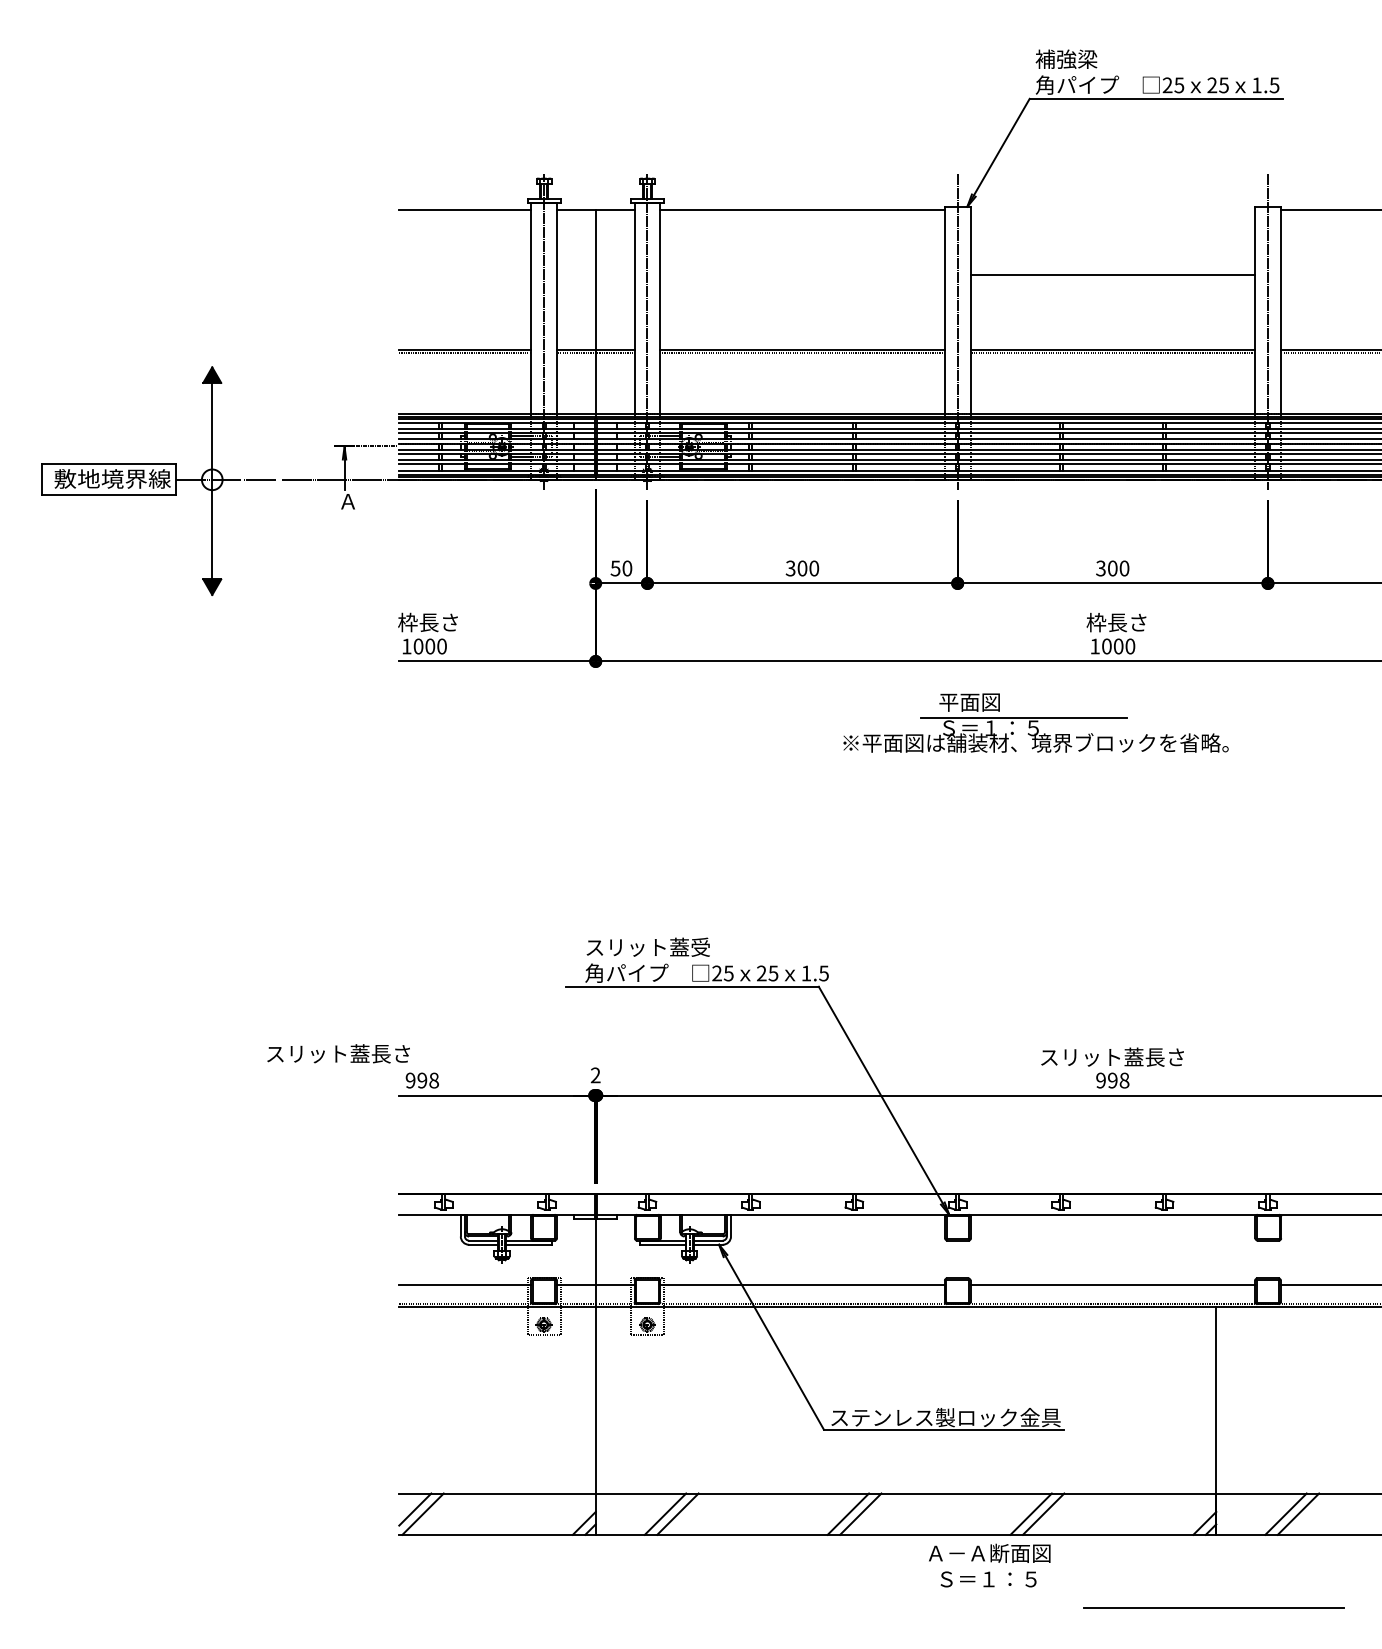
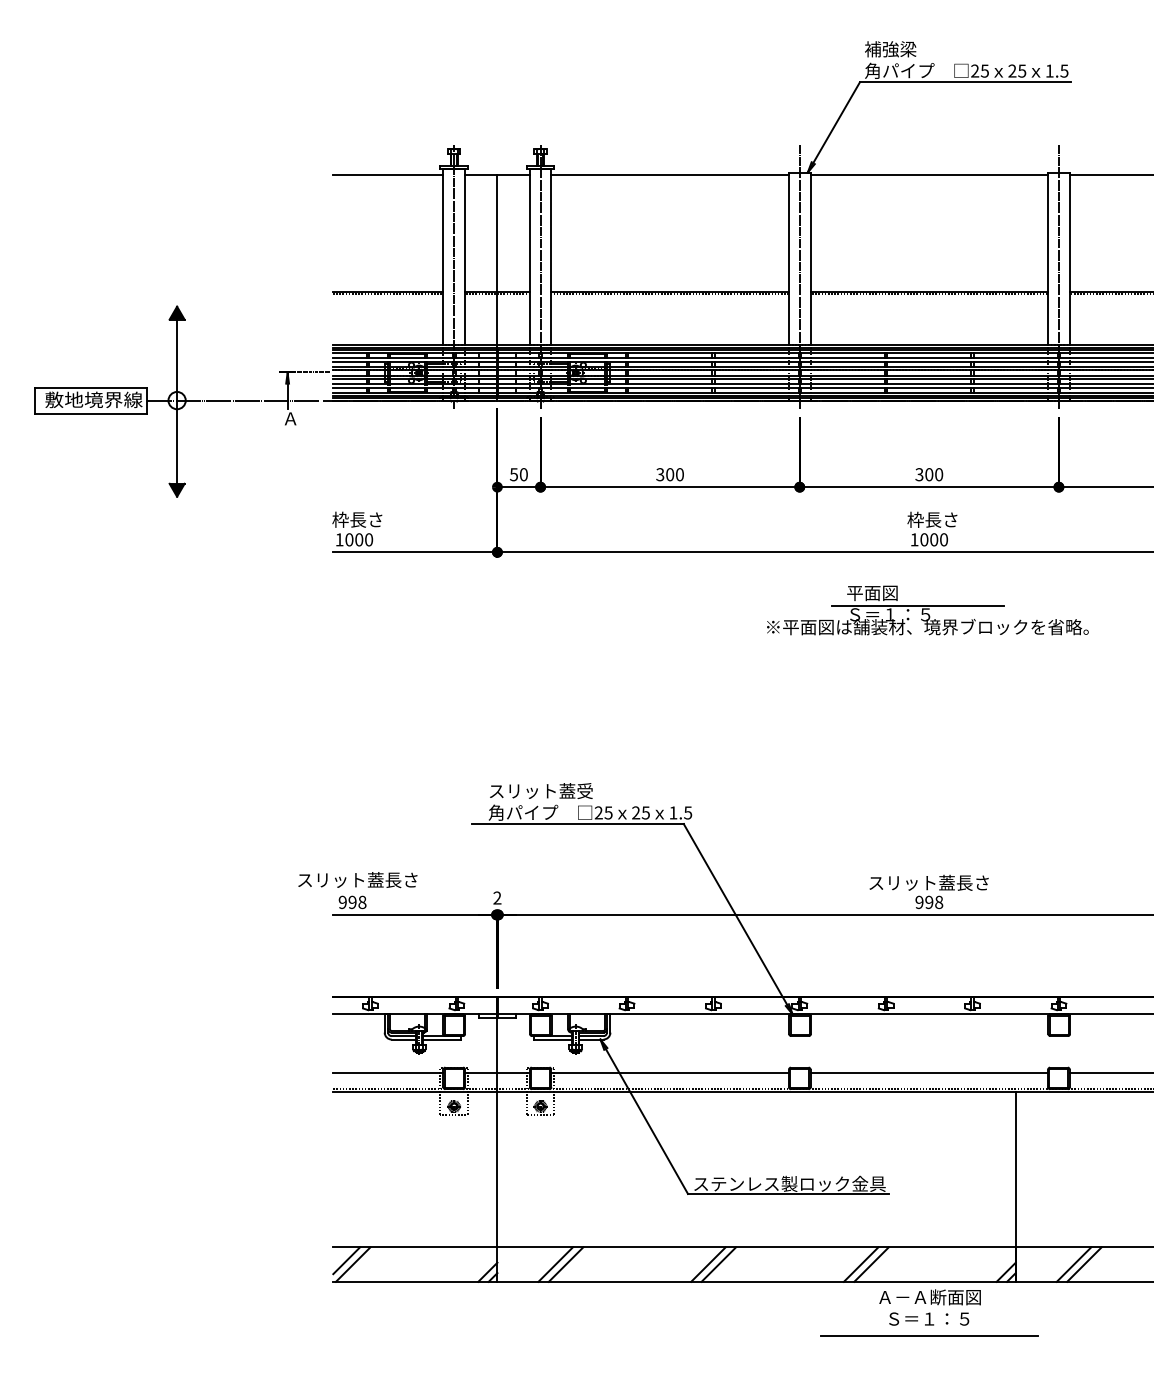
line: (1112, 274) -> (929, 174), moved
part: (1035, 722) -> (927, 609), moved
text: (338, 1053) -> (357, 879), moved
text: (989, 1565) -> (929, 1307), moved
line: (1213, 1607) -> (929, 1335), moved

